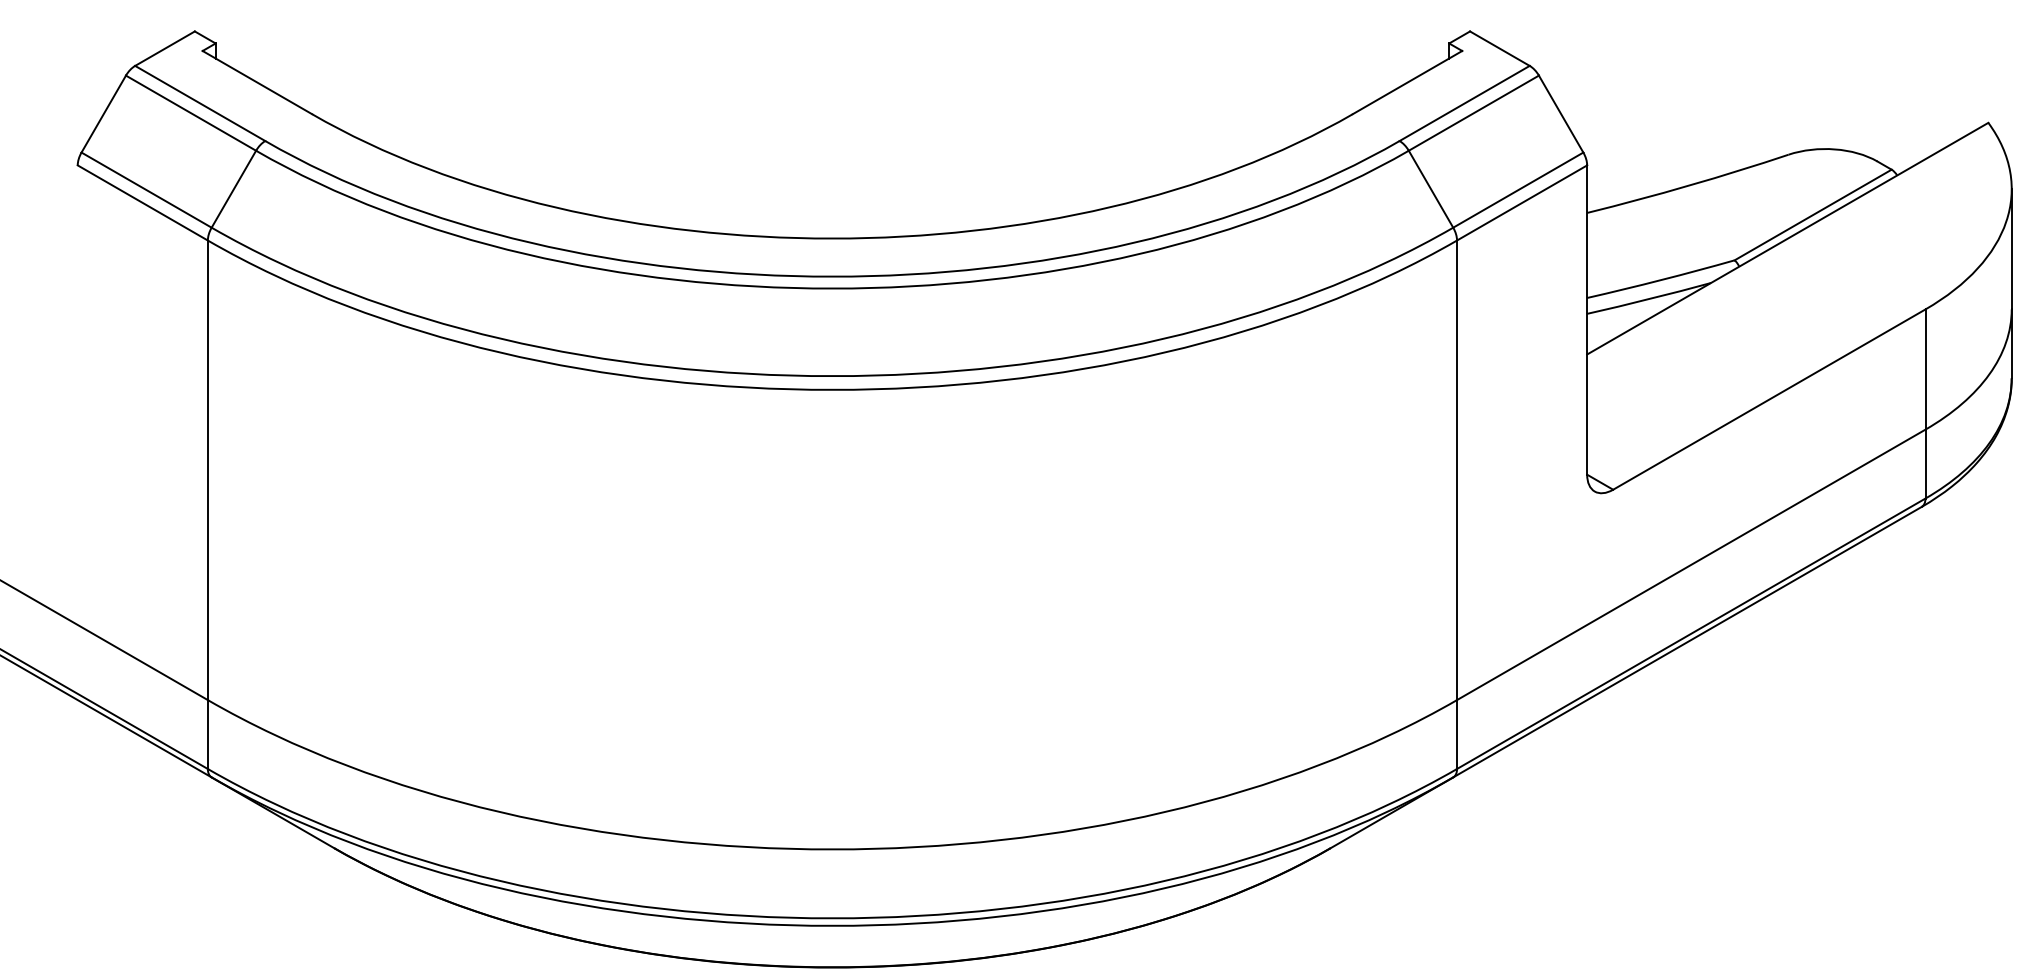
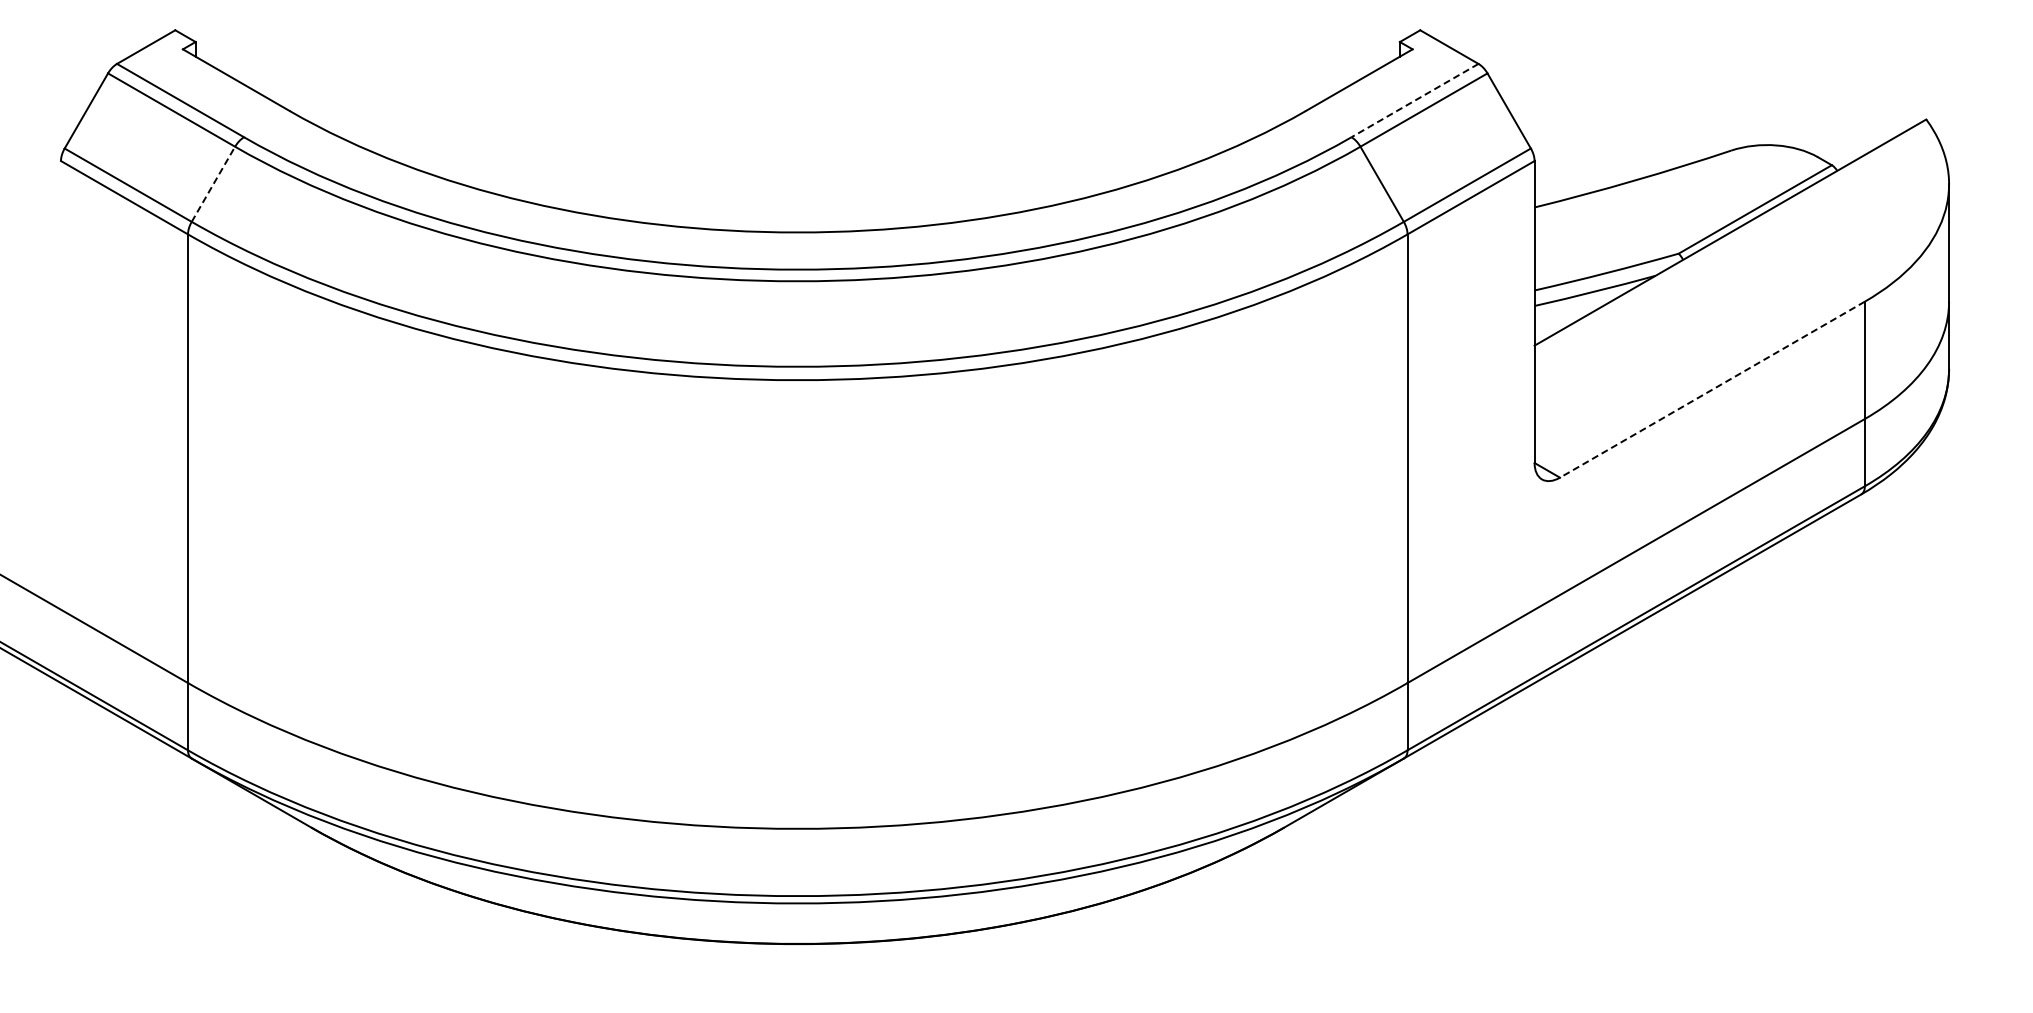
line: (1464, 103) -> (1414, 100), solid -> dashed
line: (233, 188) -> (213, 183), solid -> dashed
line: (1769, 399) -> (1712, 389), solid -> dashed

